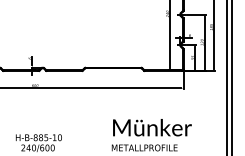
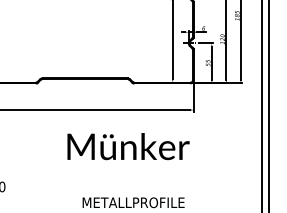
text: (152, 127) -> (128, 146), moved

